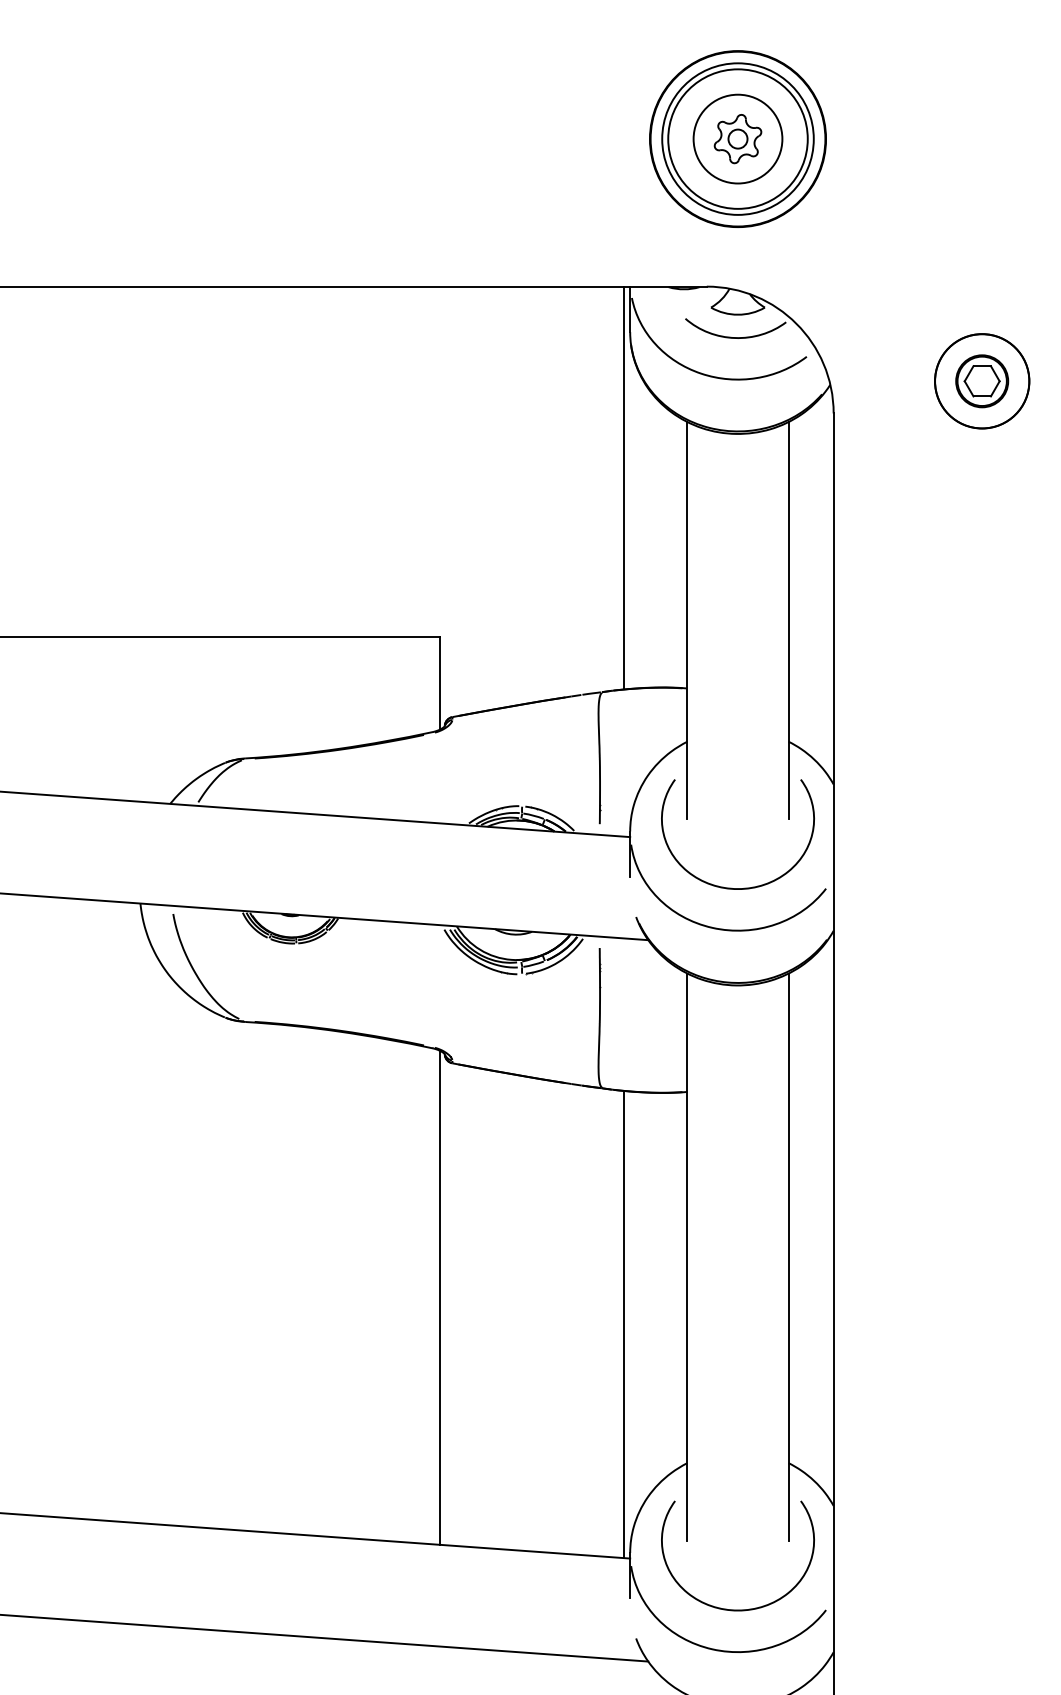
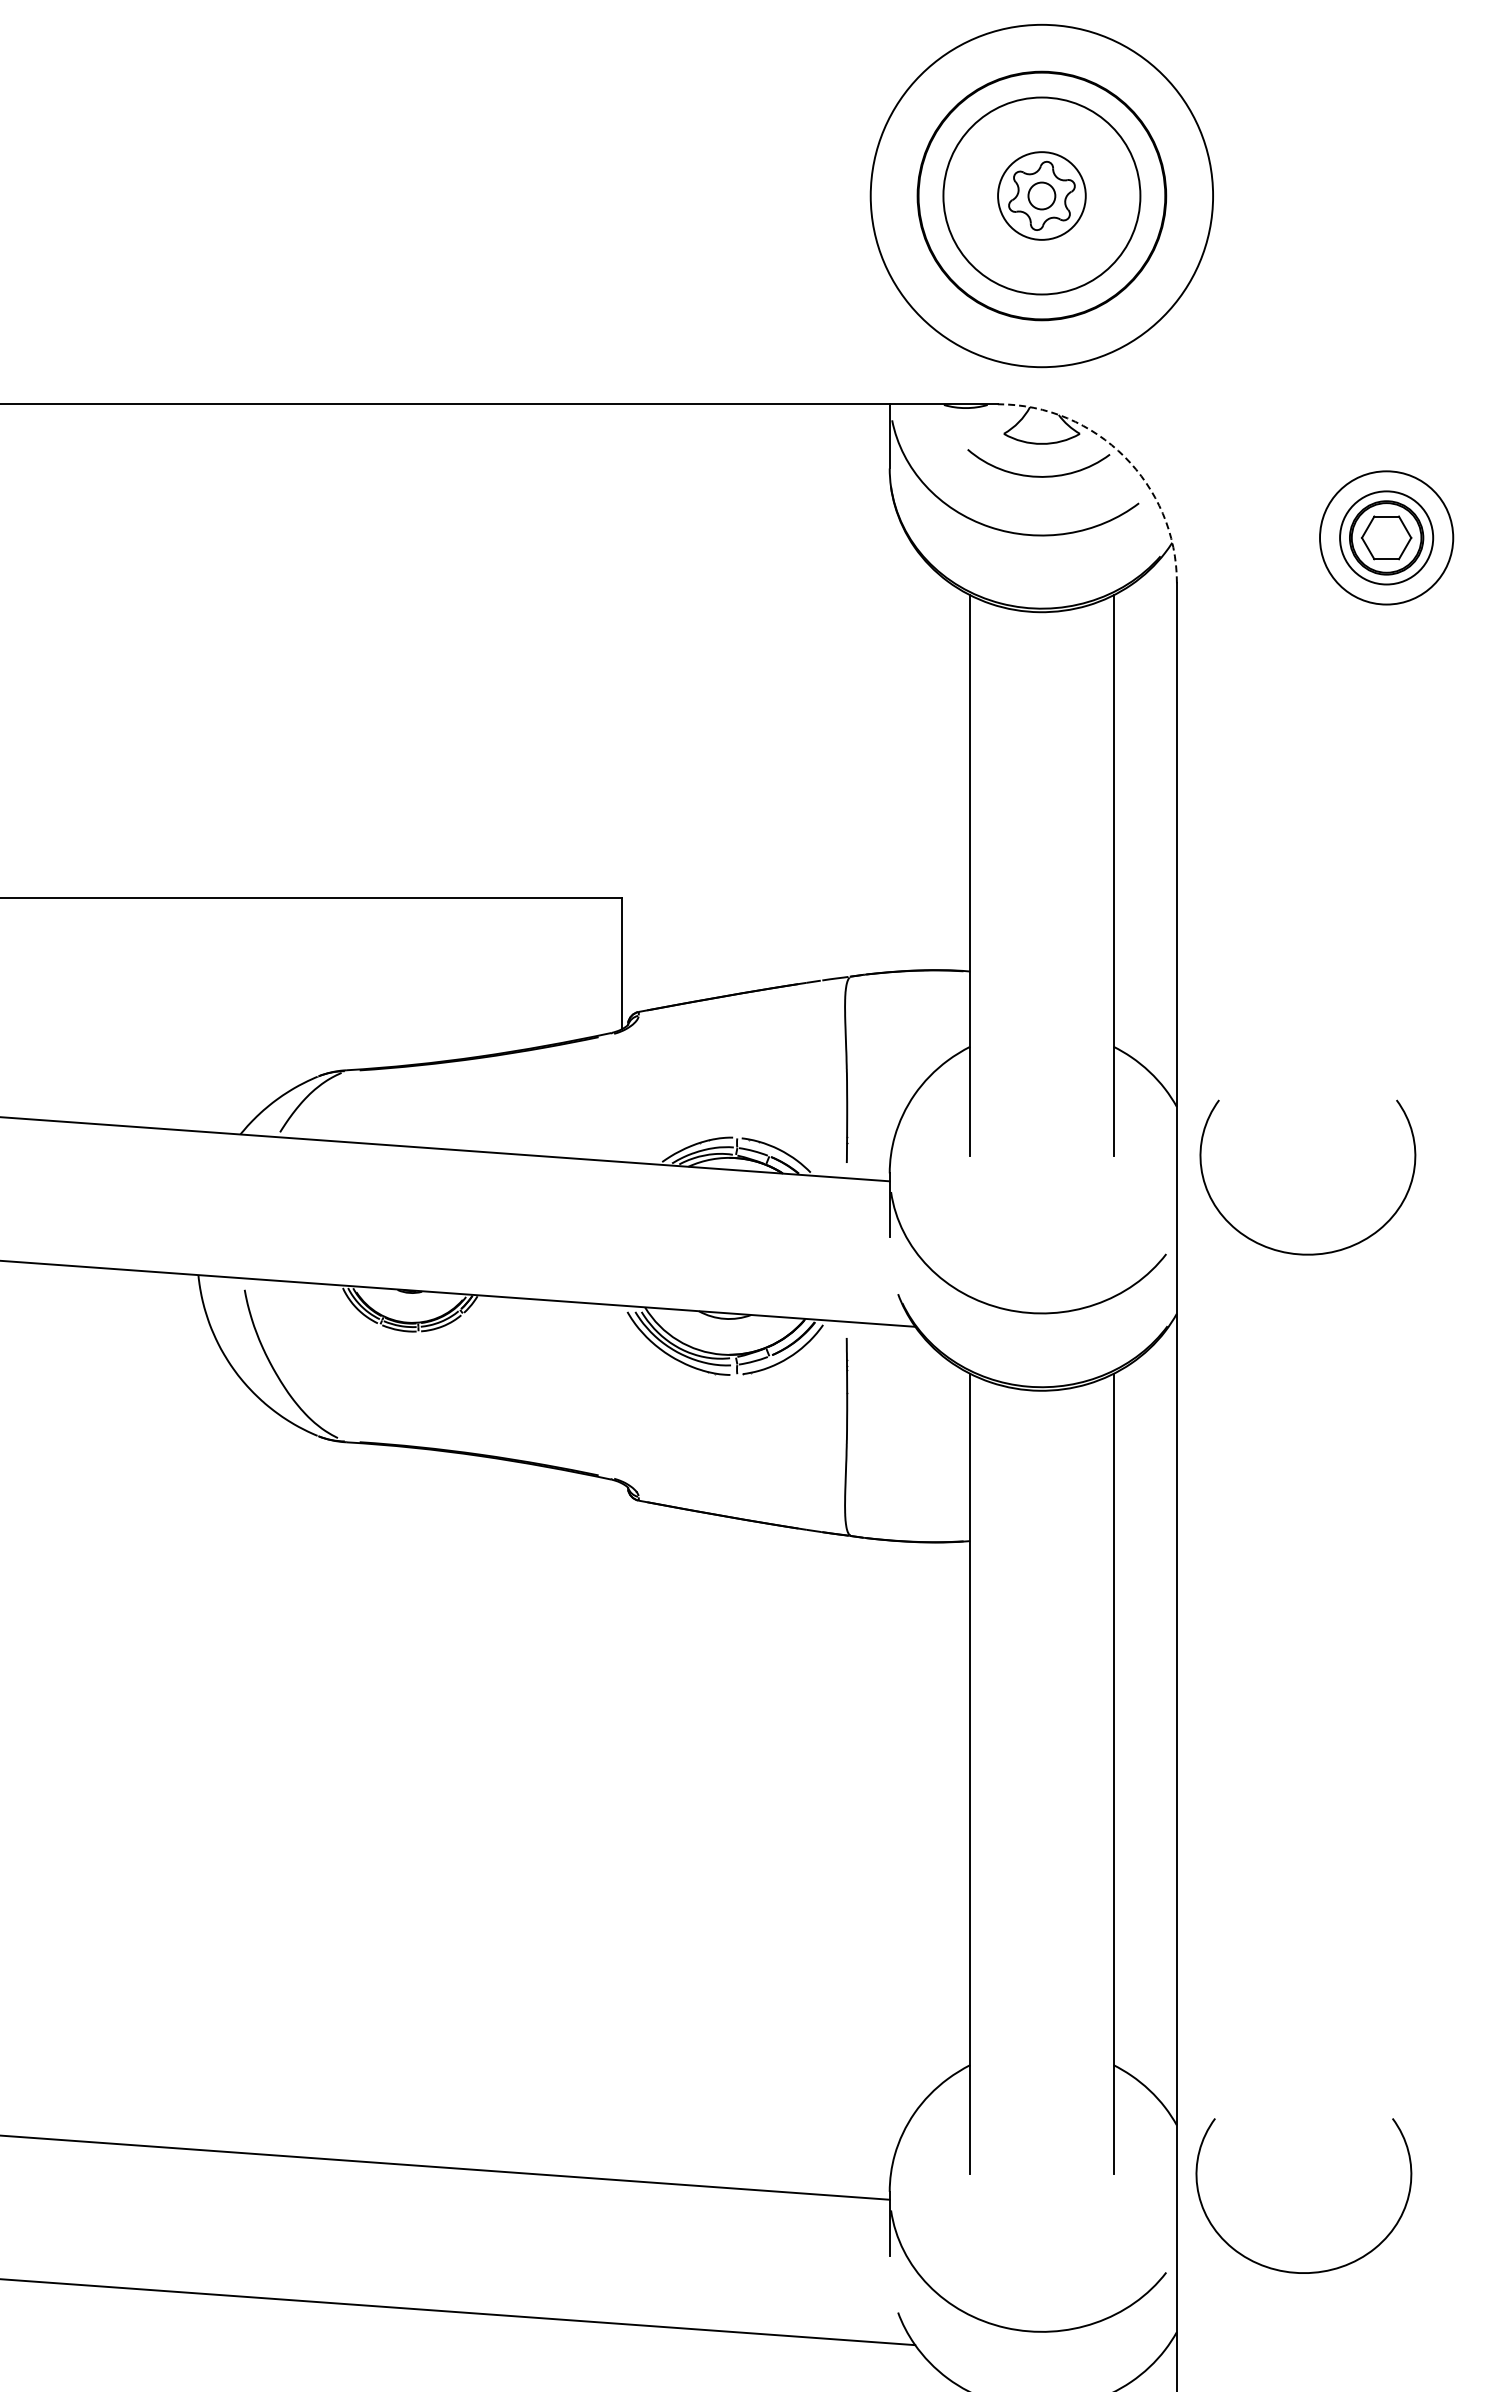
circle: (737, 138) -> (1041, 195), size x0.7
circle: (737, 139) -> (1041, 196), size x1.6
arc: (796, 323) -> (1124, 456), solid -> dashed
circle: (982, 381) -> (1386, 537), size x0.7
line: (624, 487) -> (881, 688), removed
curve: (737, 888) -> (1307, 1253), moved
line: (440, 1297) -> (621, 1831), removed
line: (624, 1324) -> (881, 1869), removed
curve: (732, 1609) -> (1295, 2271), moved

